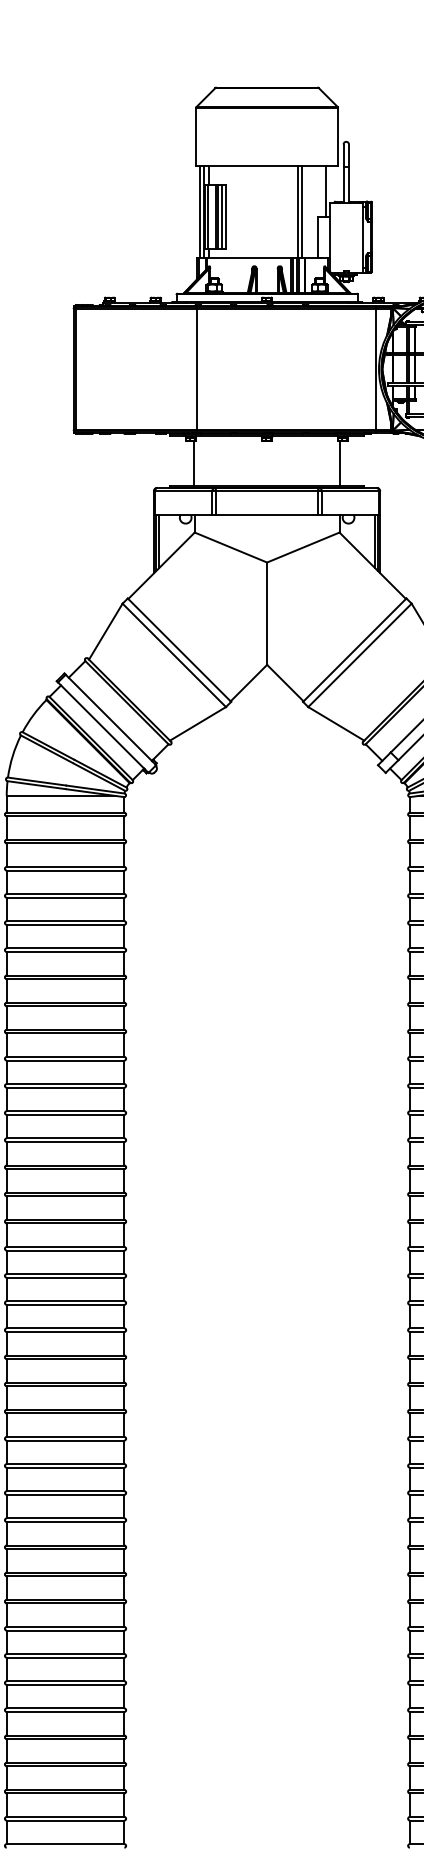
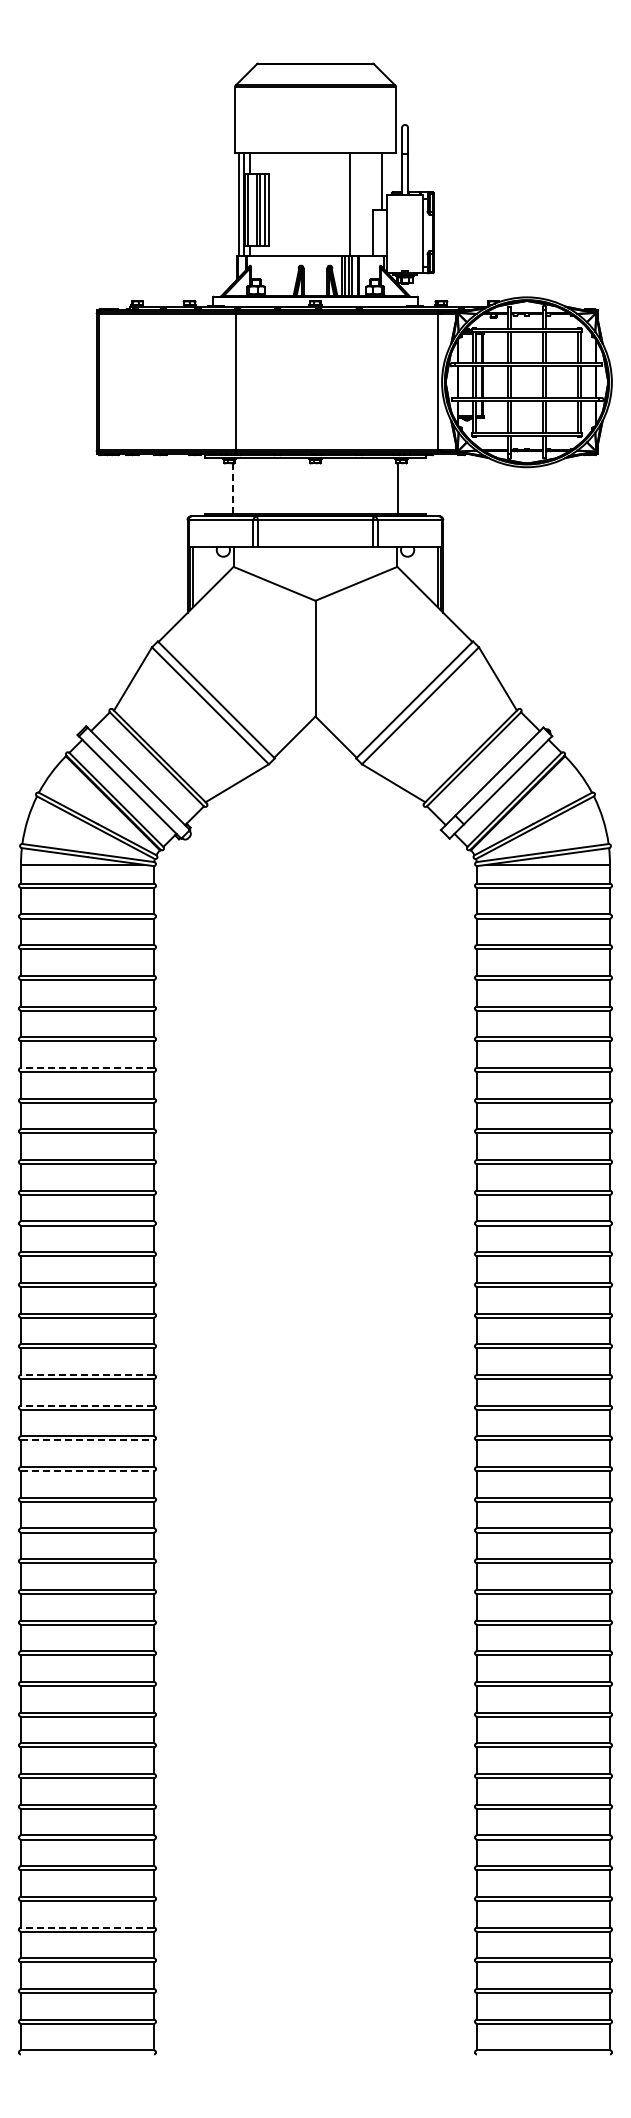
line: (301, 211) -> (354, 203), removed
line: (194, 464) -> (233, 489), solid -> dashed
line: (65, 975) -> (87, 1067), solid -> dashed
line: (65, 1246) -> (87, 1374), solid -> dashed
line: (65, 1273) -> (87, 1405), solid -> dashed
line: (65, 1304) -> (87, 1440), solid -> dashed
line: (65, 1332) -> (87, 1471), solid -> dashed
line: (65, 1735) -> (87, 1927), solid -> dashed

